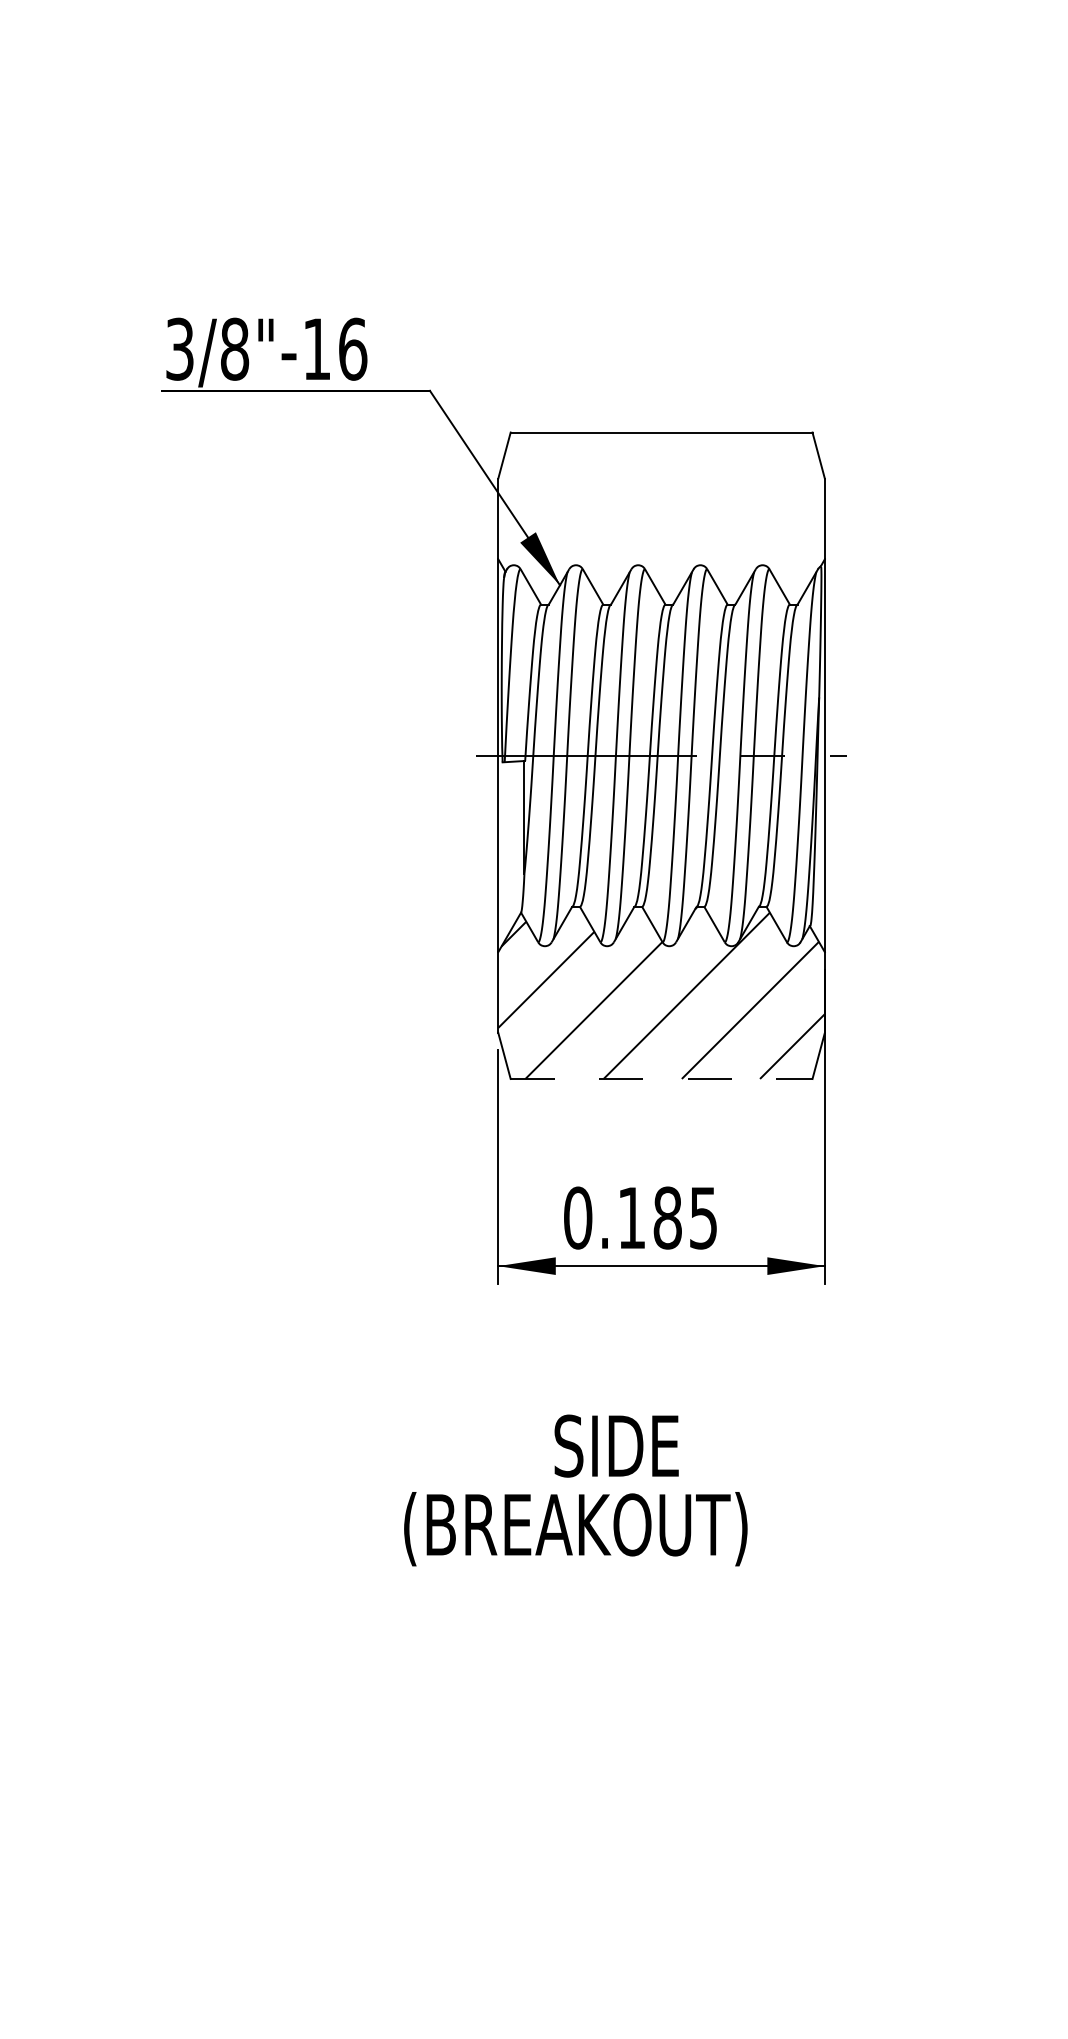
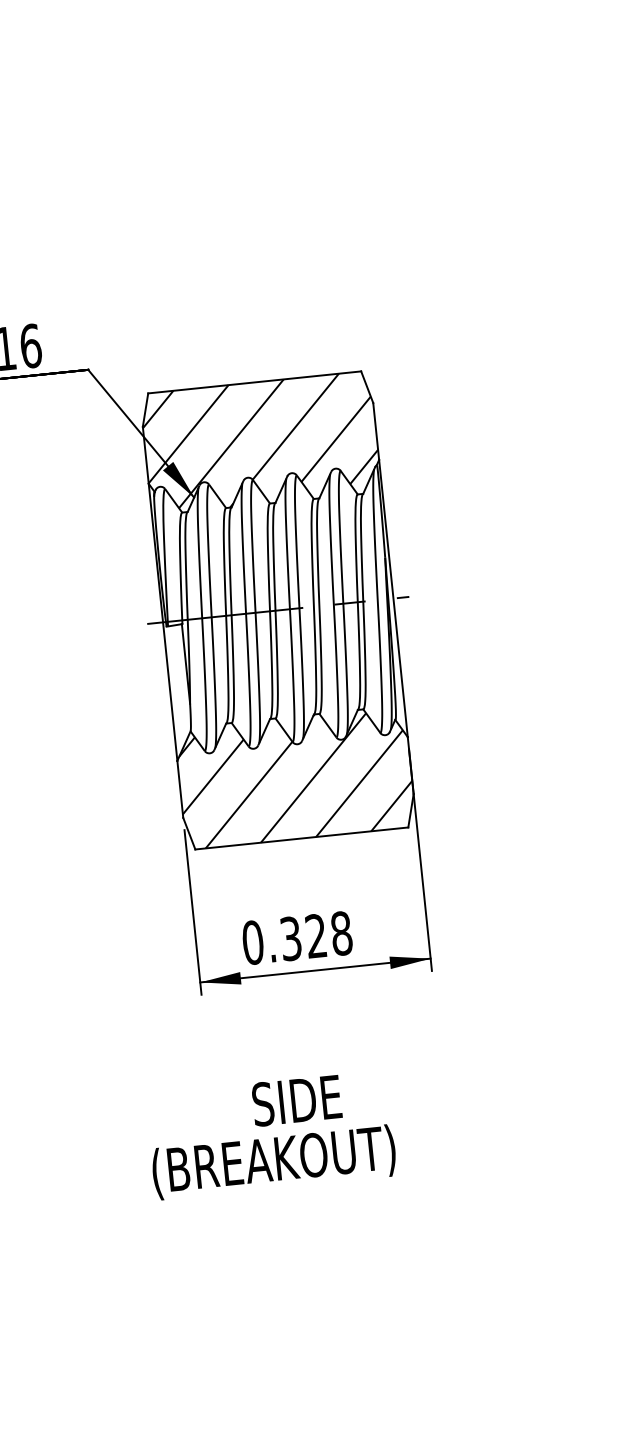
hatch: (661, 518) -> (260, 443), added
line: (661, 1078) -> (301, 838), dashed -> solid
text: (667, 1217) -> (316, 935), 0.185 -> 0.328

